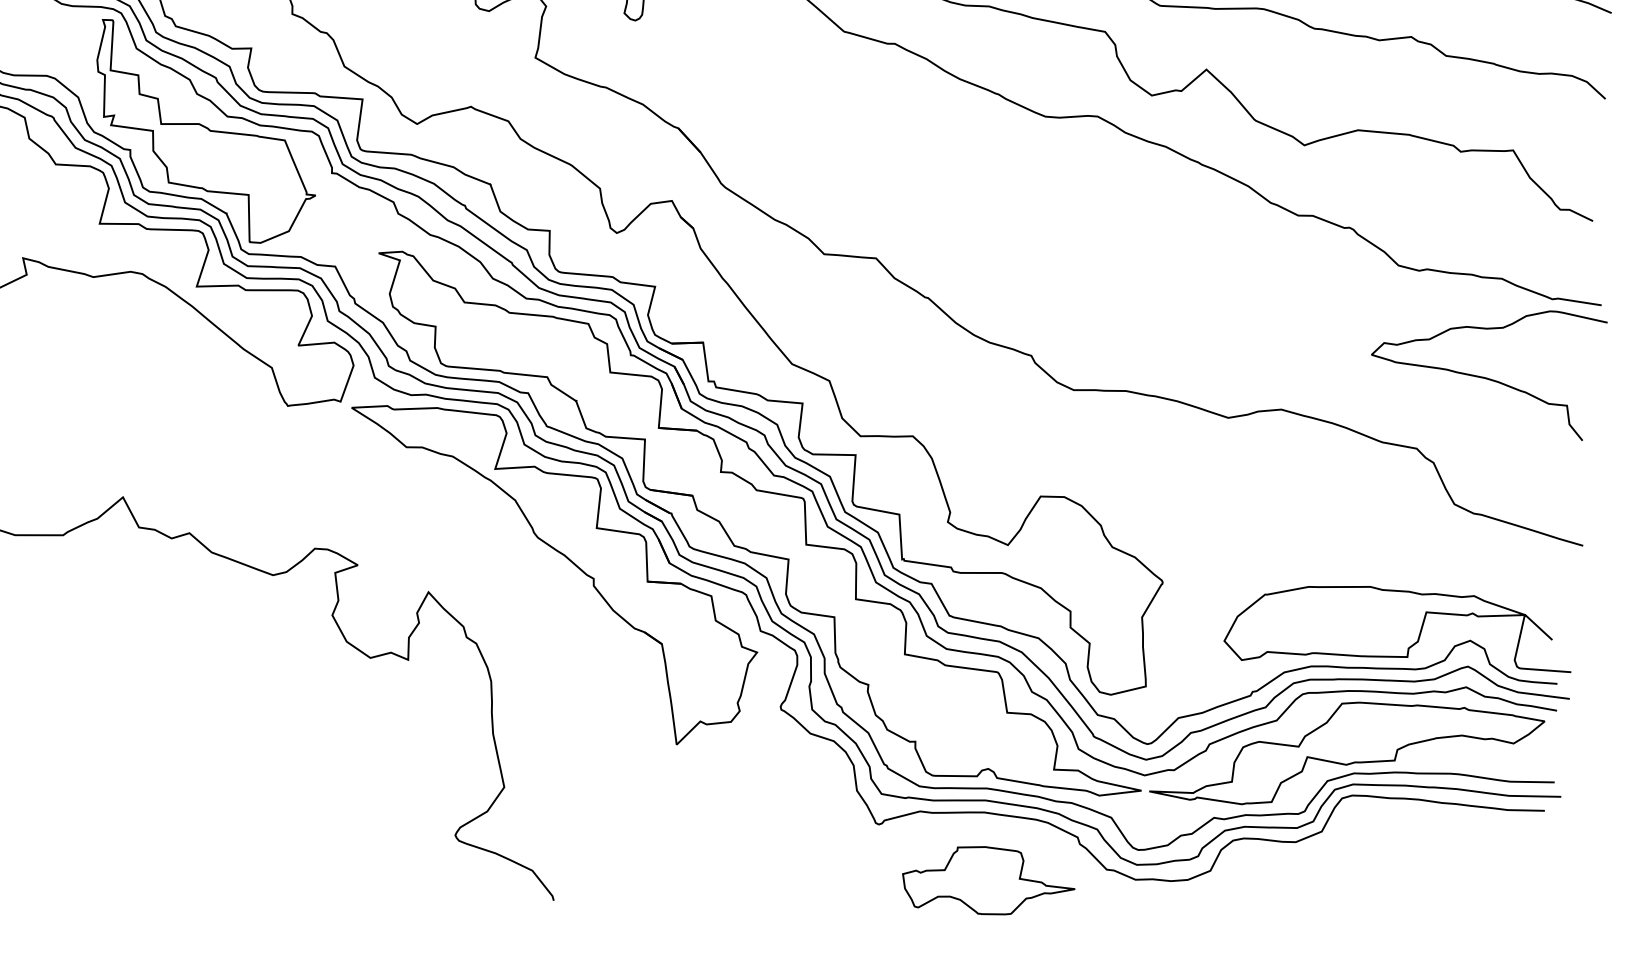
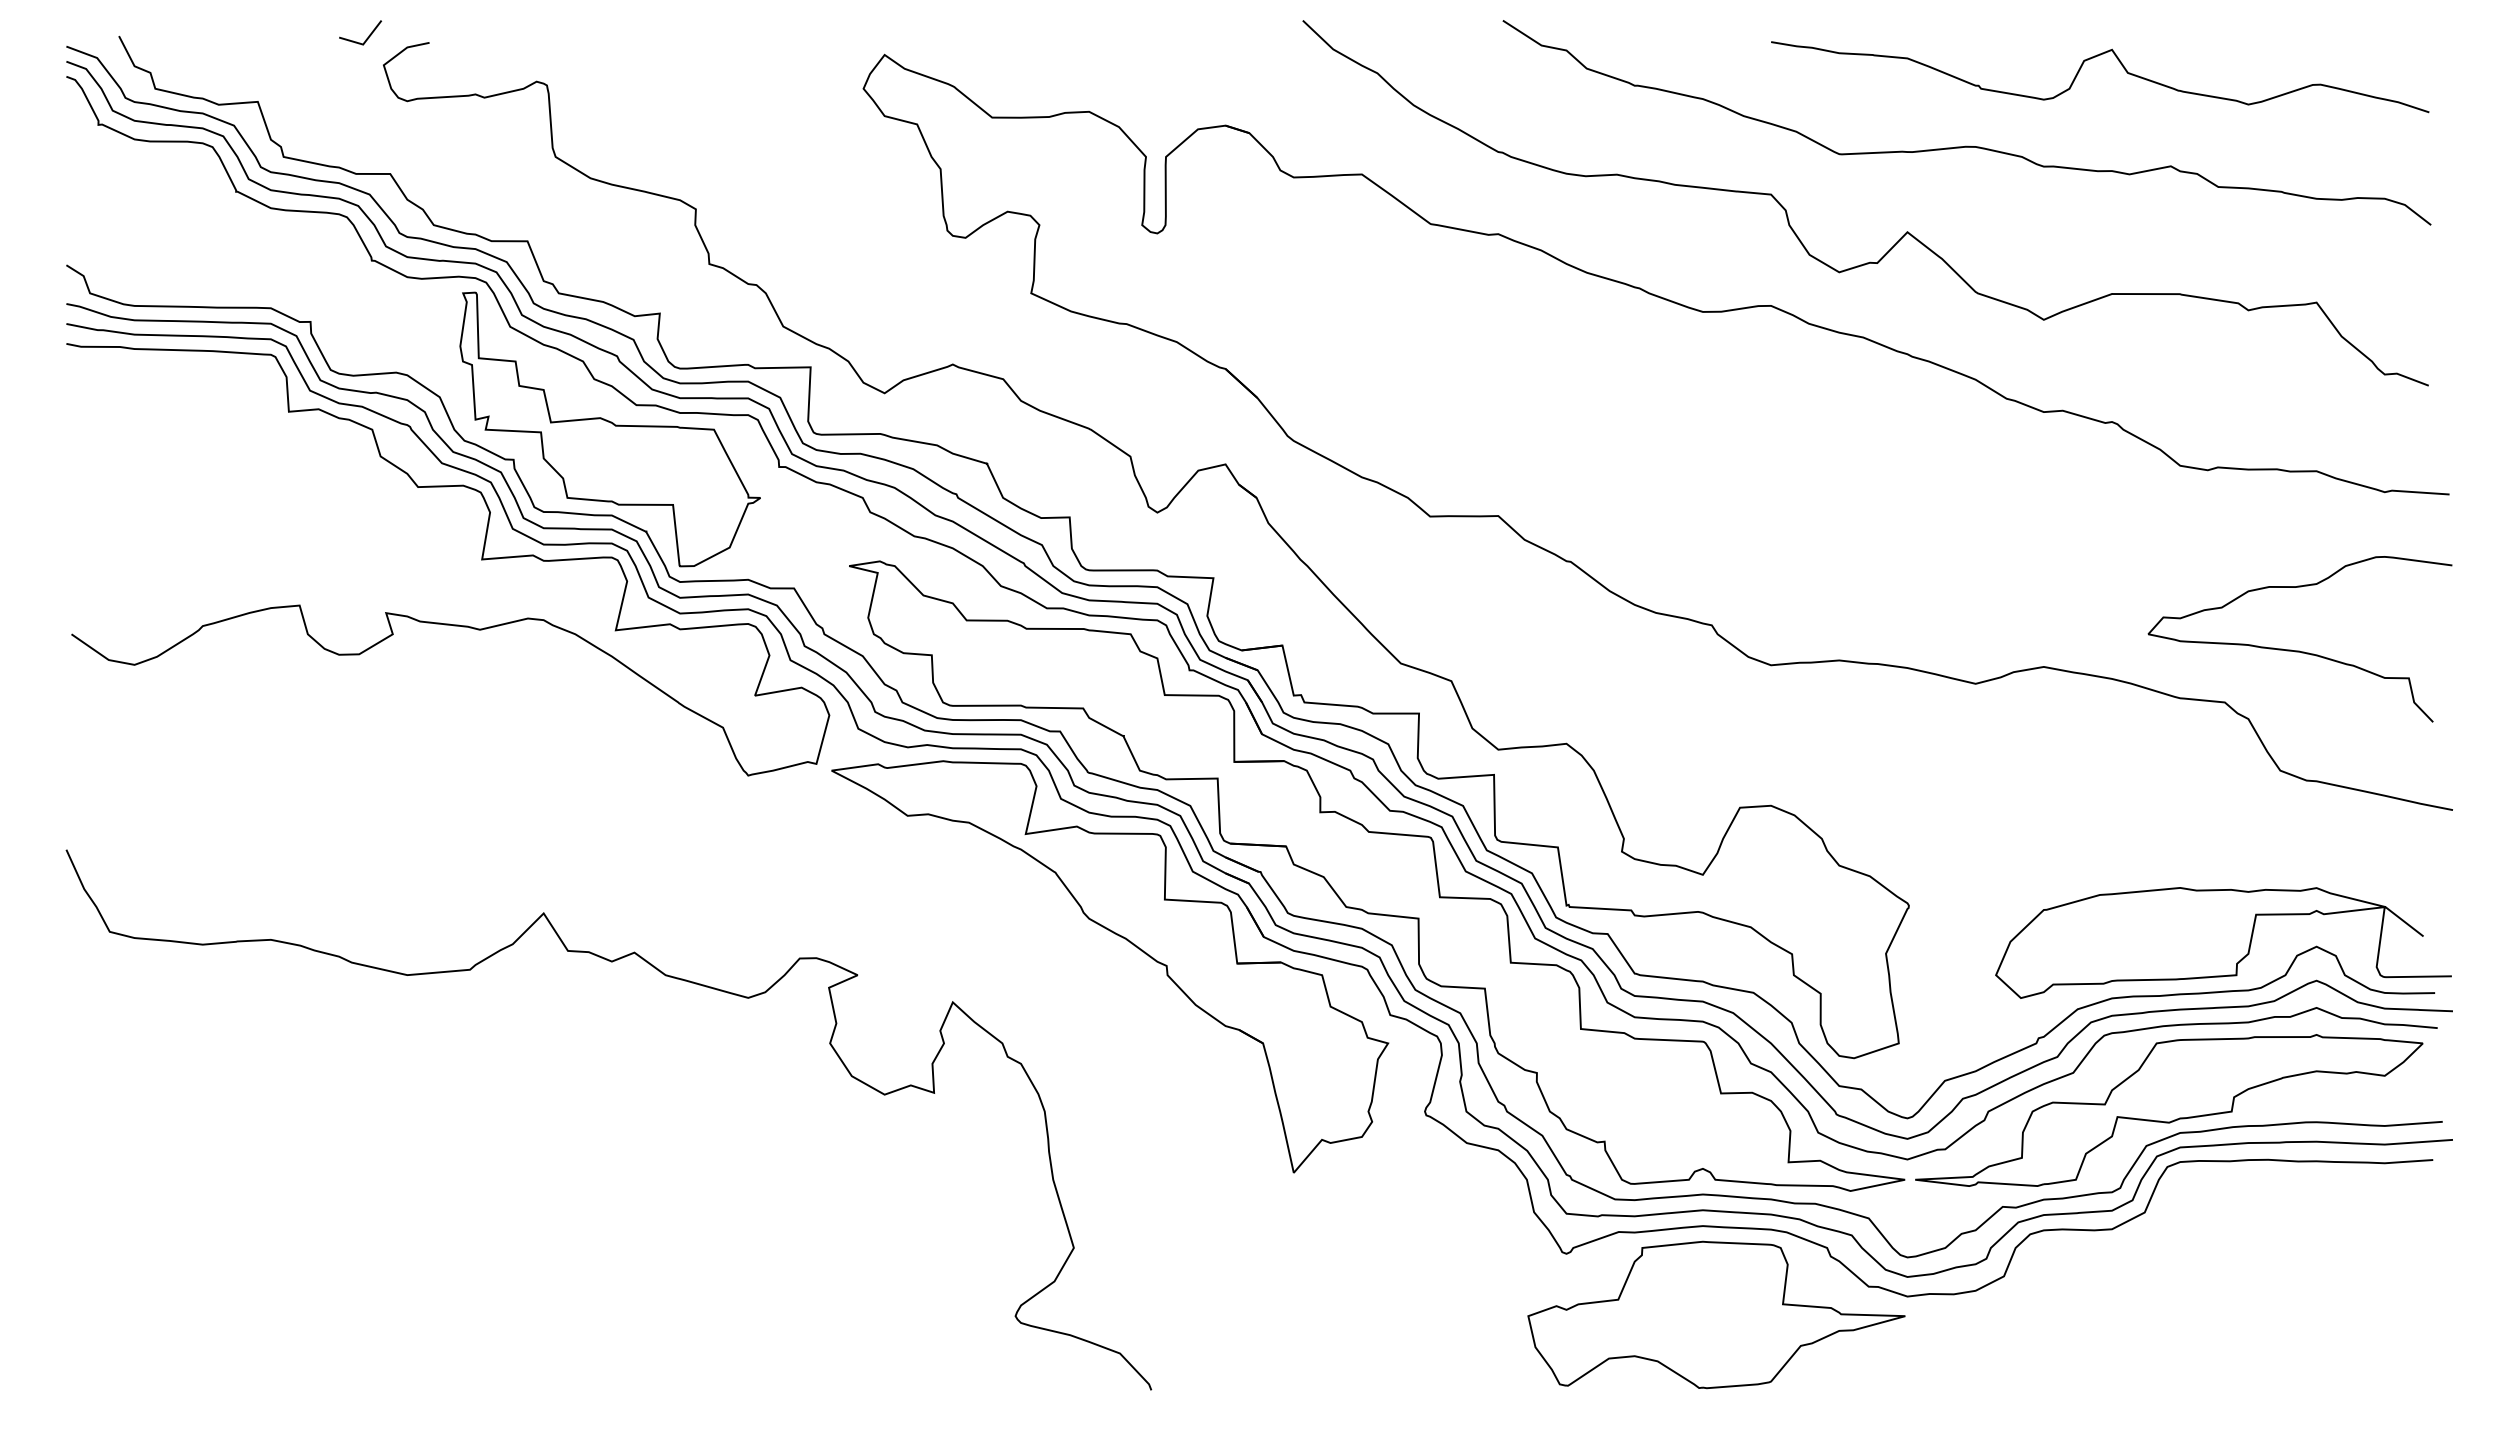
curve: (1485, 377) -> (2299, 650), moved
part: (989, 880) -> (1716, 1314), size x1.67

